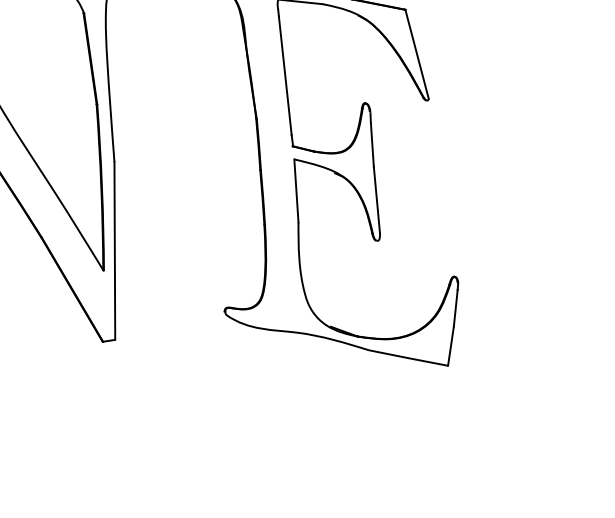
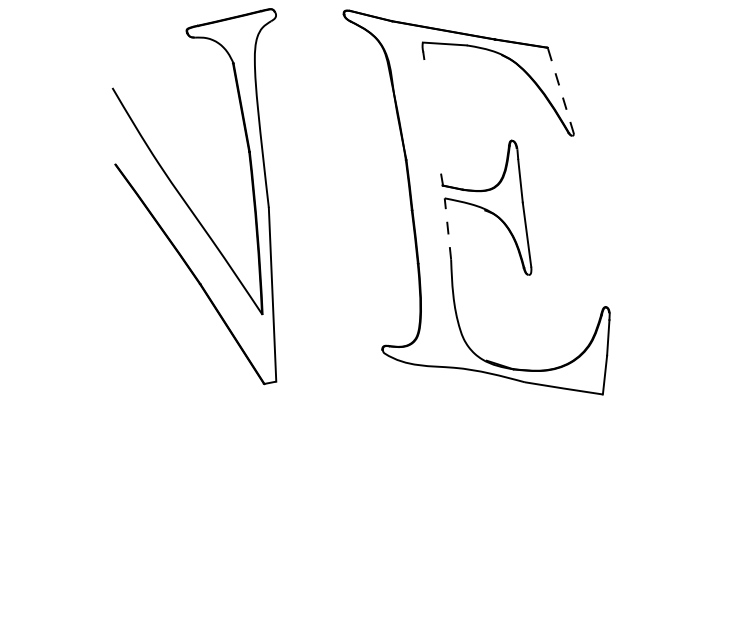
line: (416, 53) -> (560, 90), solid -> dashed
line: (285, 75) -> (432, 116), removed
line: (295, 191) -> (447, 229), solid -> dashed

